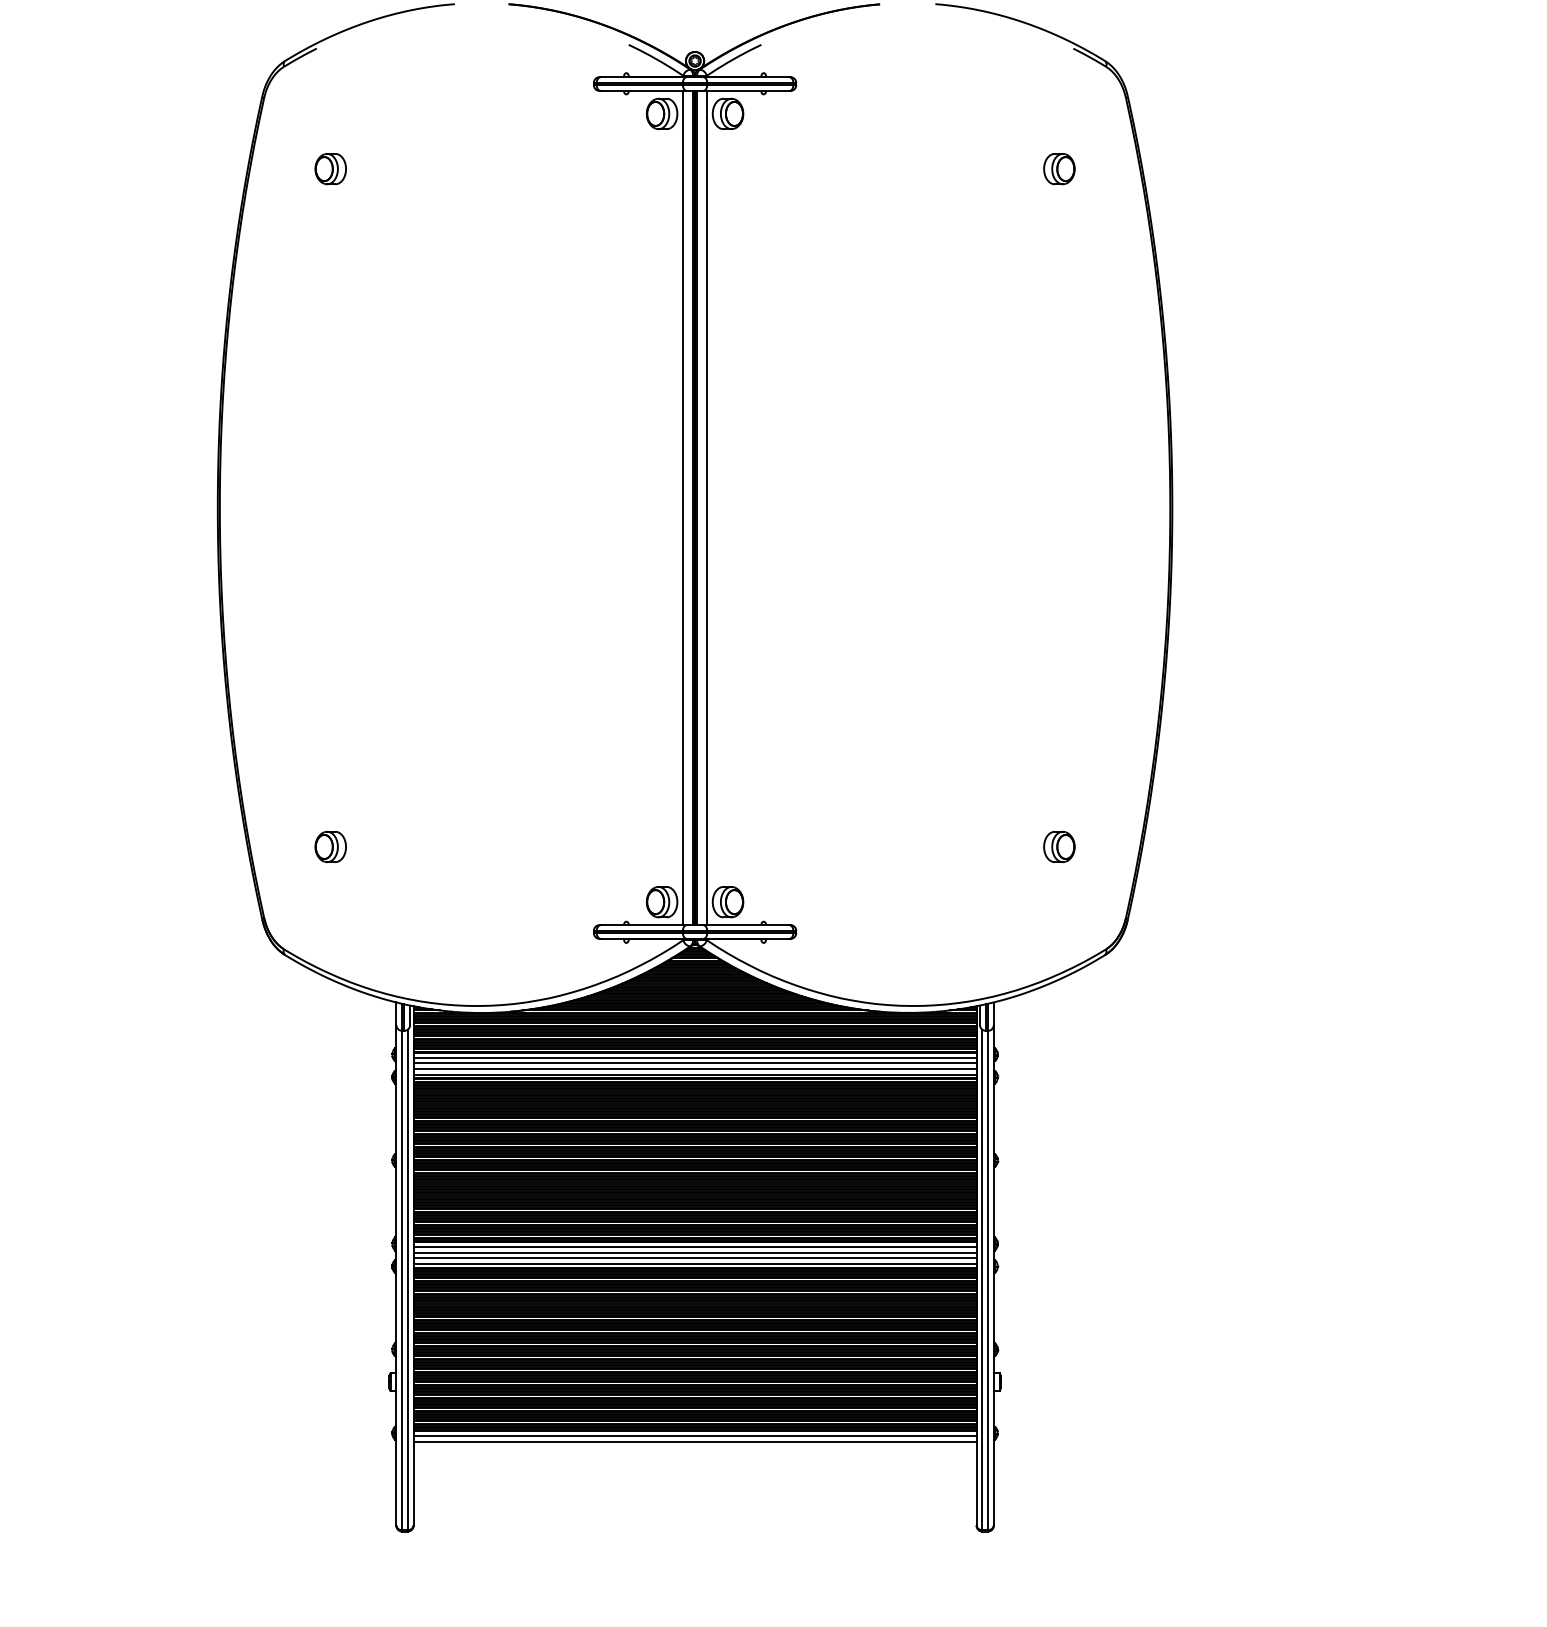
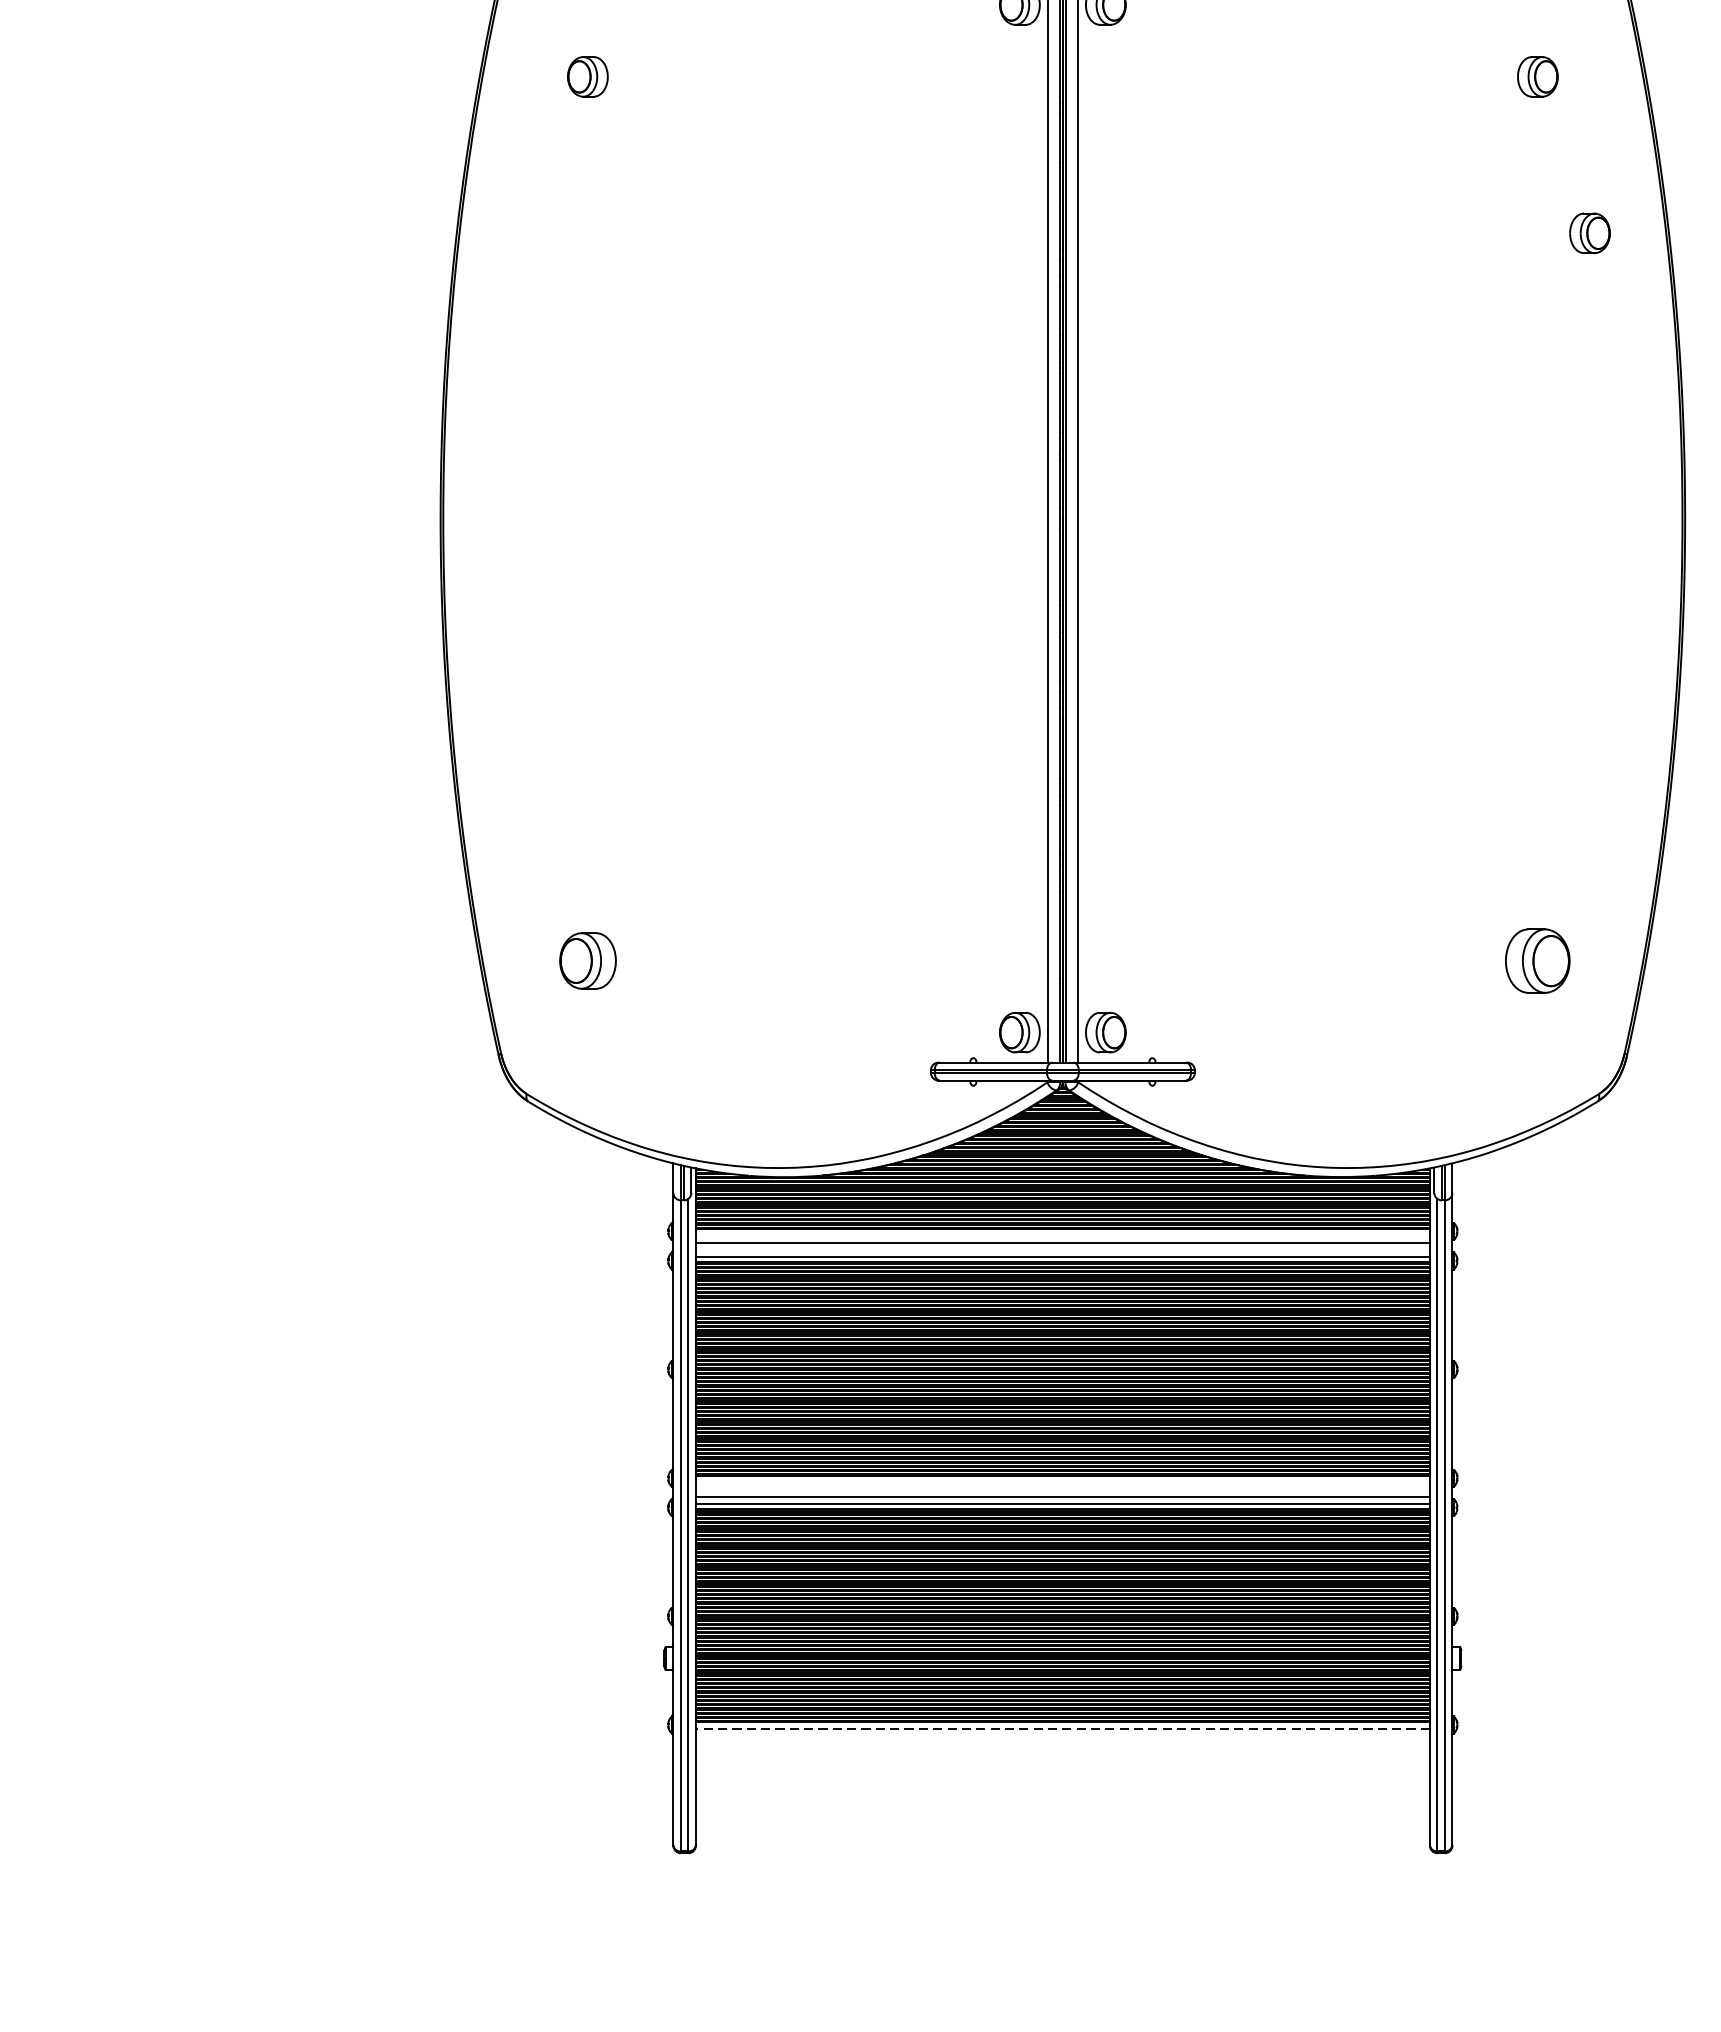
part: (1099, 289) -> (1590, 233), added
part: (330, 846) -> (587, 960), size x1.4
part: (1059, 846) -> (1538, 960), size x1.6
line: (694, 1057) -> (1062, 1235), removed
line: (694, 1068) -> (1062, 1249), removed
line: (694, 1246) -> (1062, 1481), removed
line: (694, 1252) -> (1062, 1489), removed
line: (694, 1436) -> (1062, 1729), solid -> dashed
line: (694, 1441) -> (1062, 1735), removed

